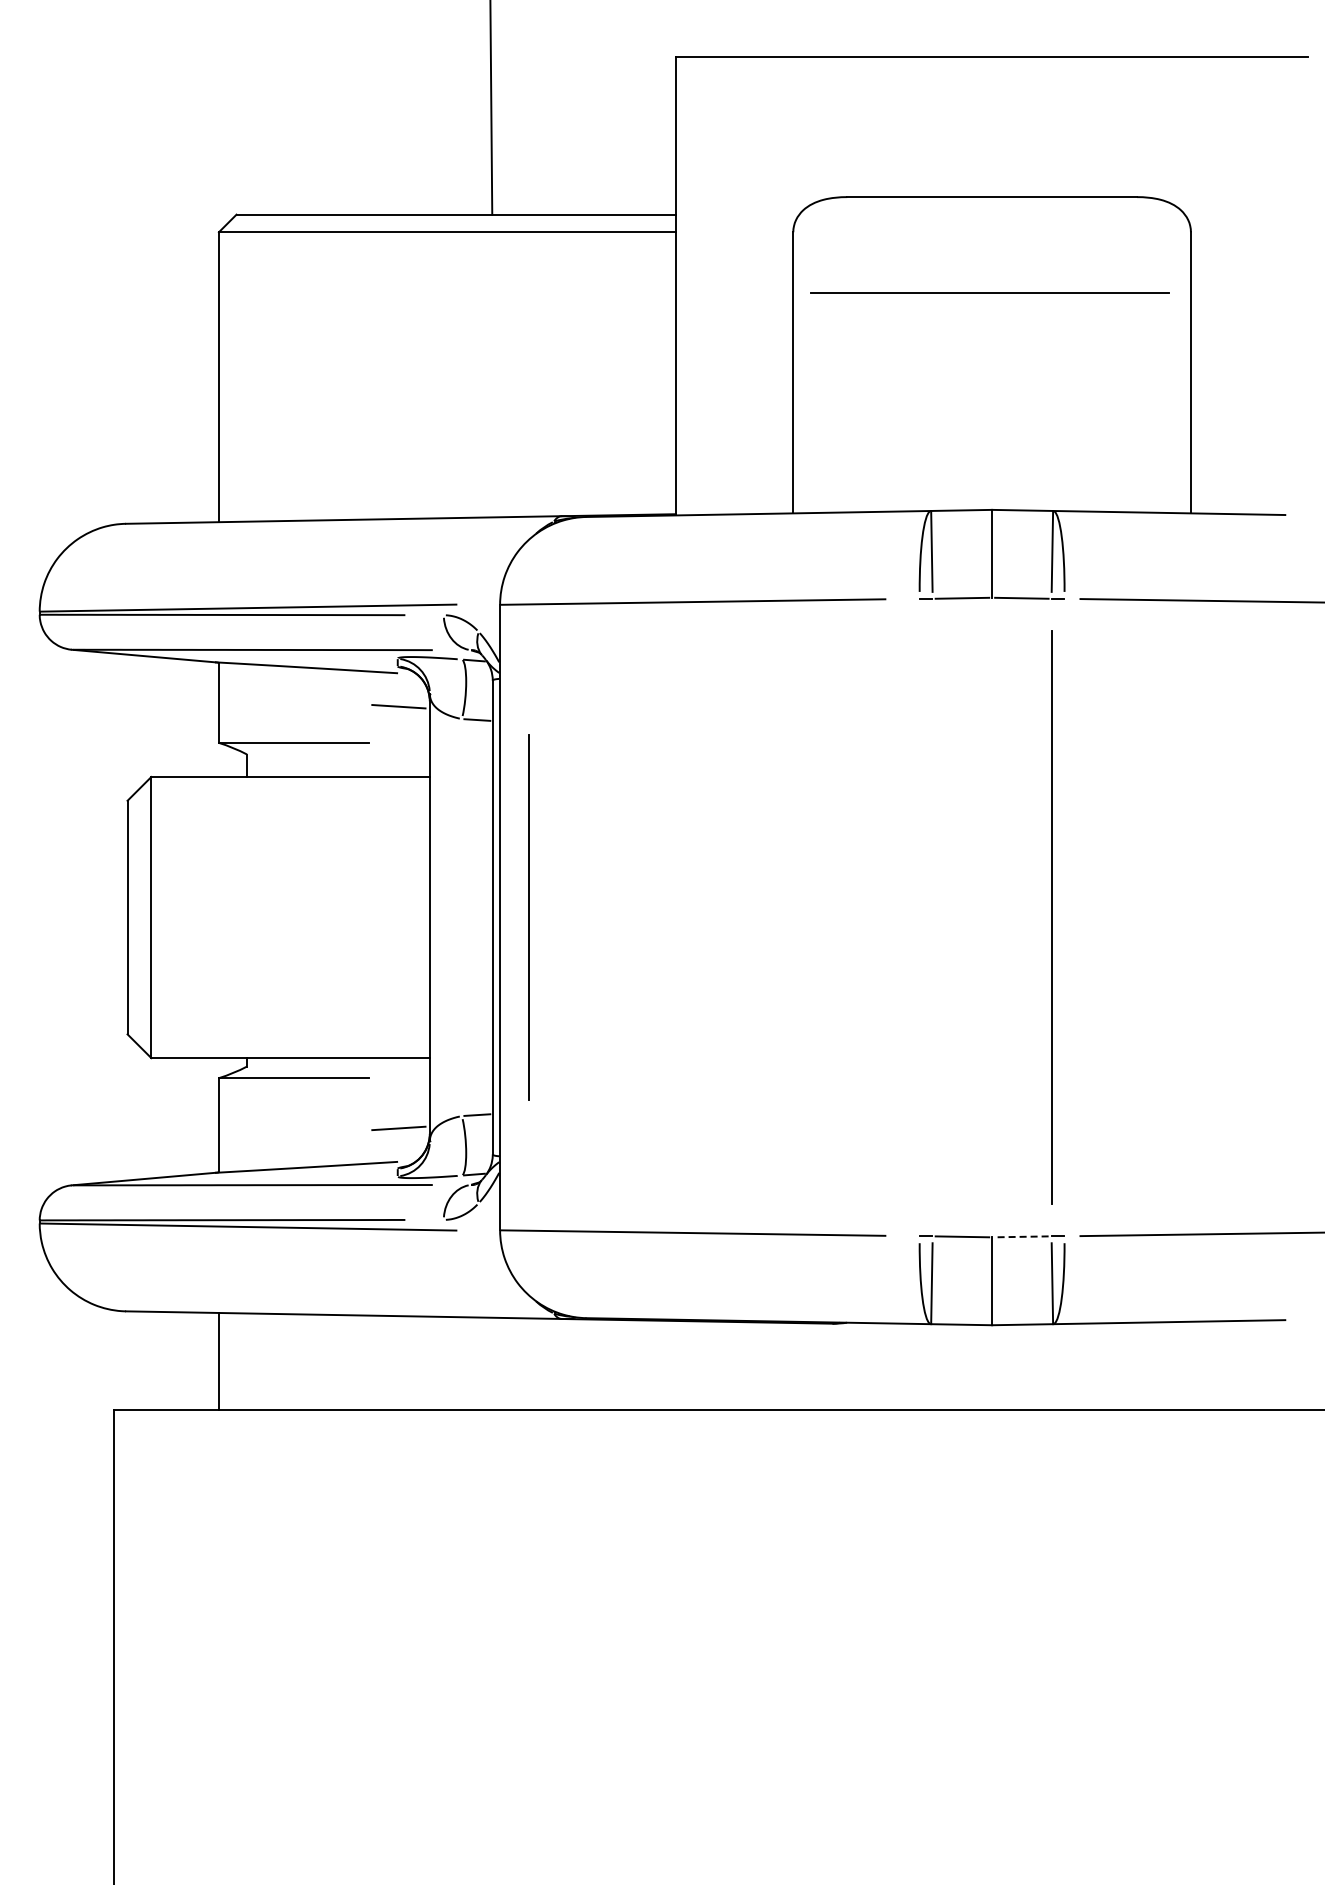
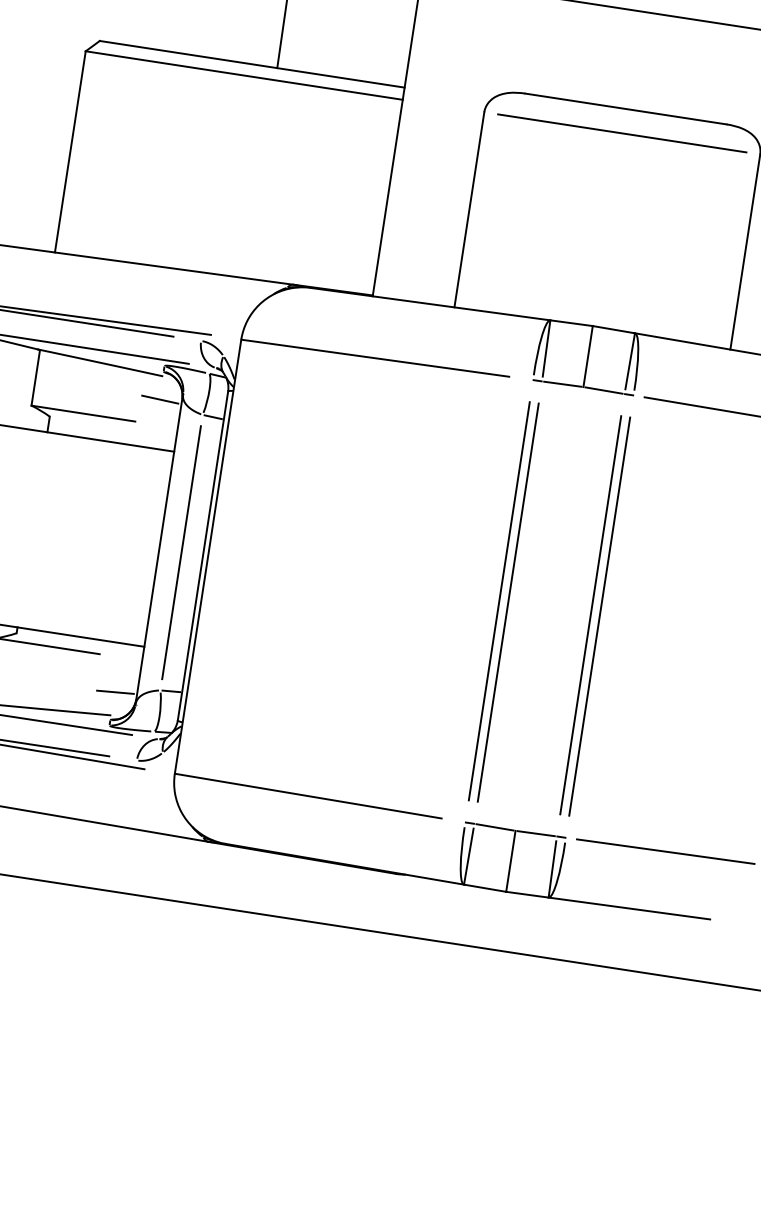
line: (989, 292) -> (621, 132), moved
line: (528, 917) -> (181, 552), moved
line: (919, 917) -> (499, 601), added
line: (932, 917) -> (508, 602), added
line: (1064, 917) -> (599, 616), added
line: (1021, 1236) -> (536, 833), dashed -> solid

